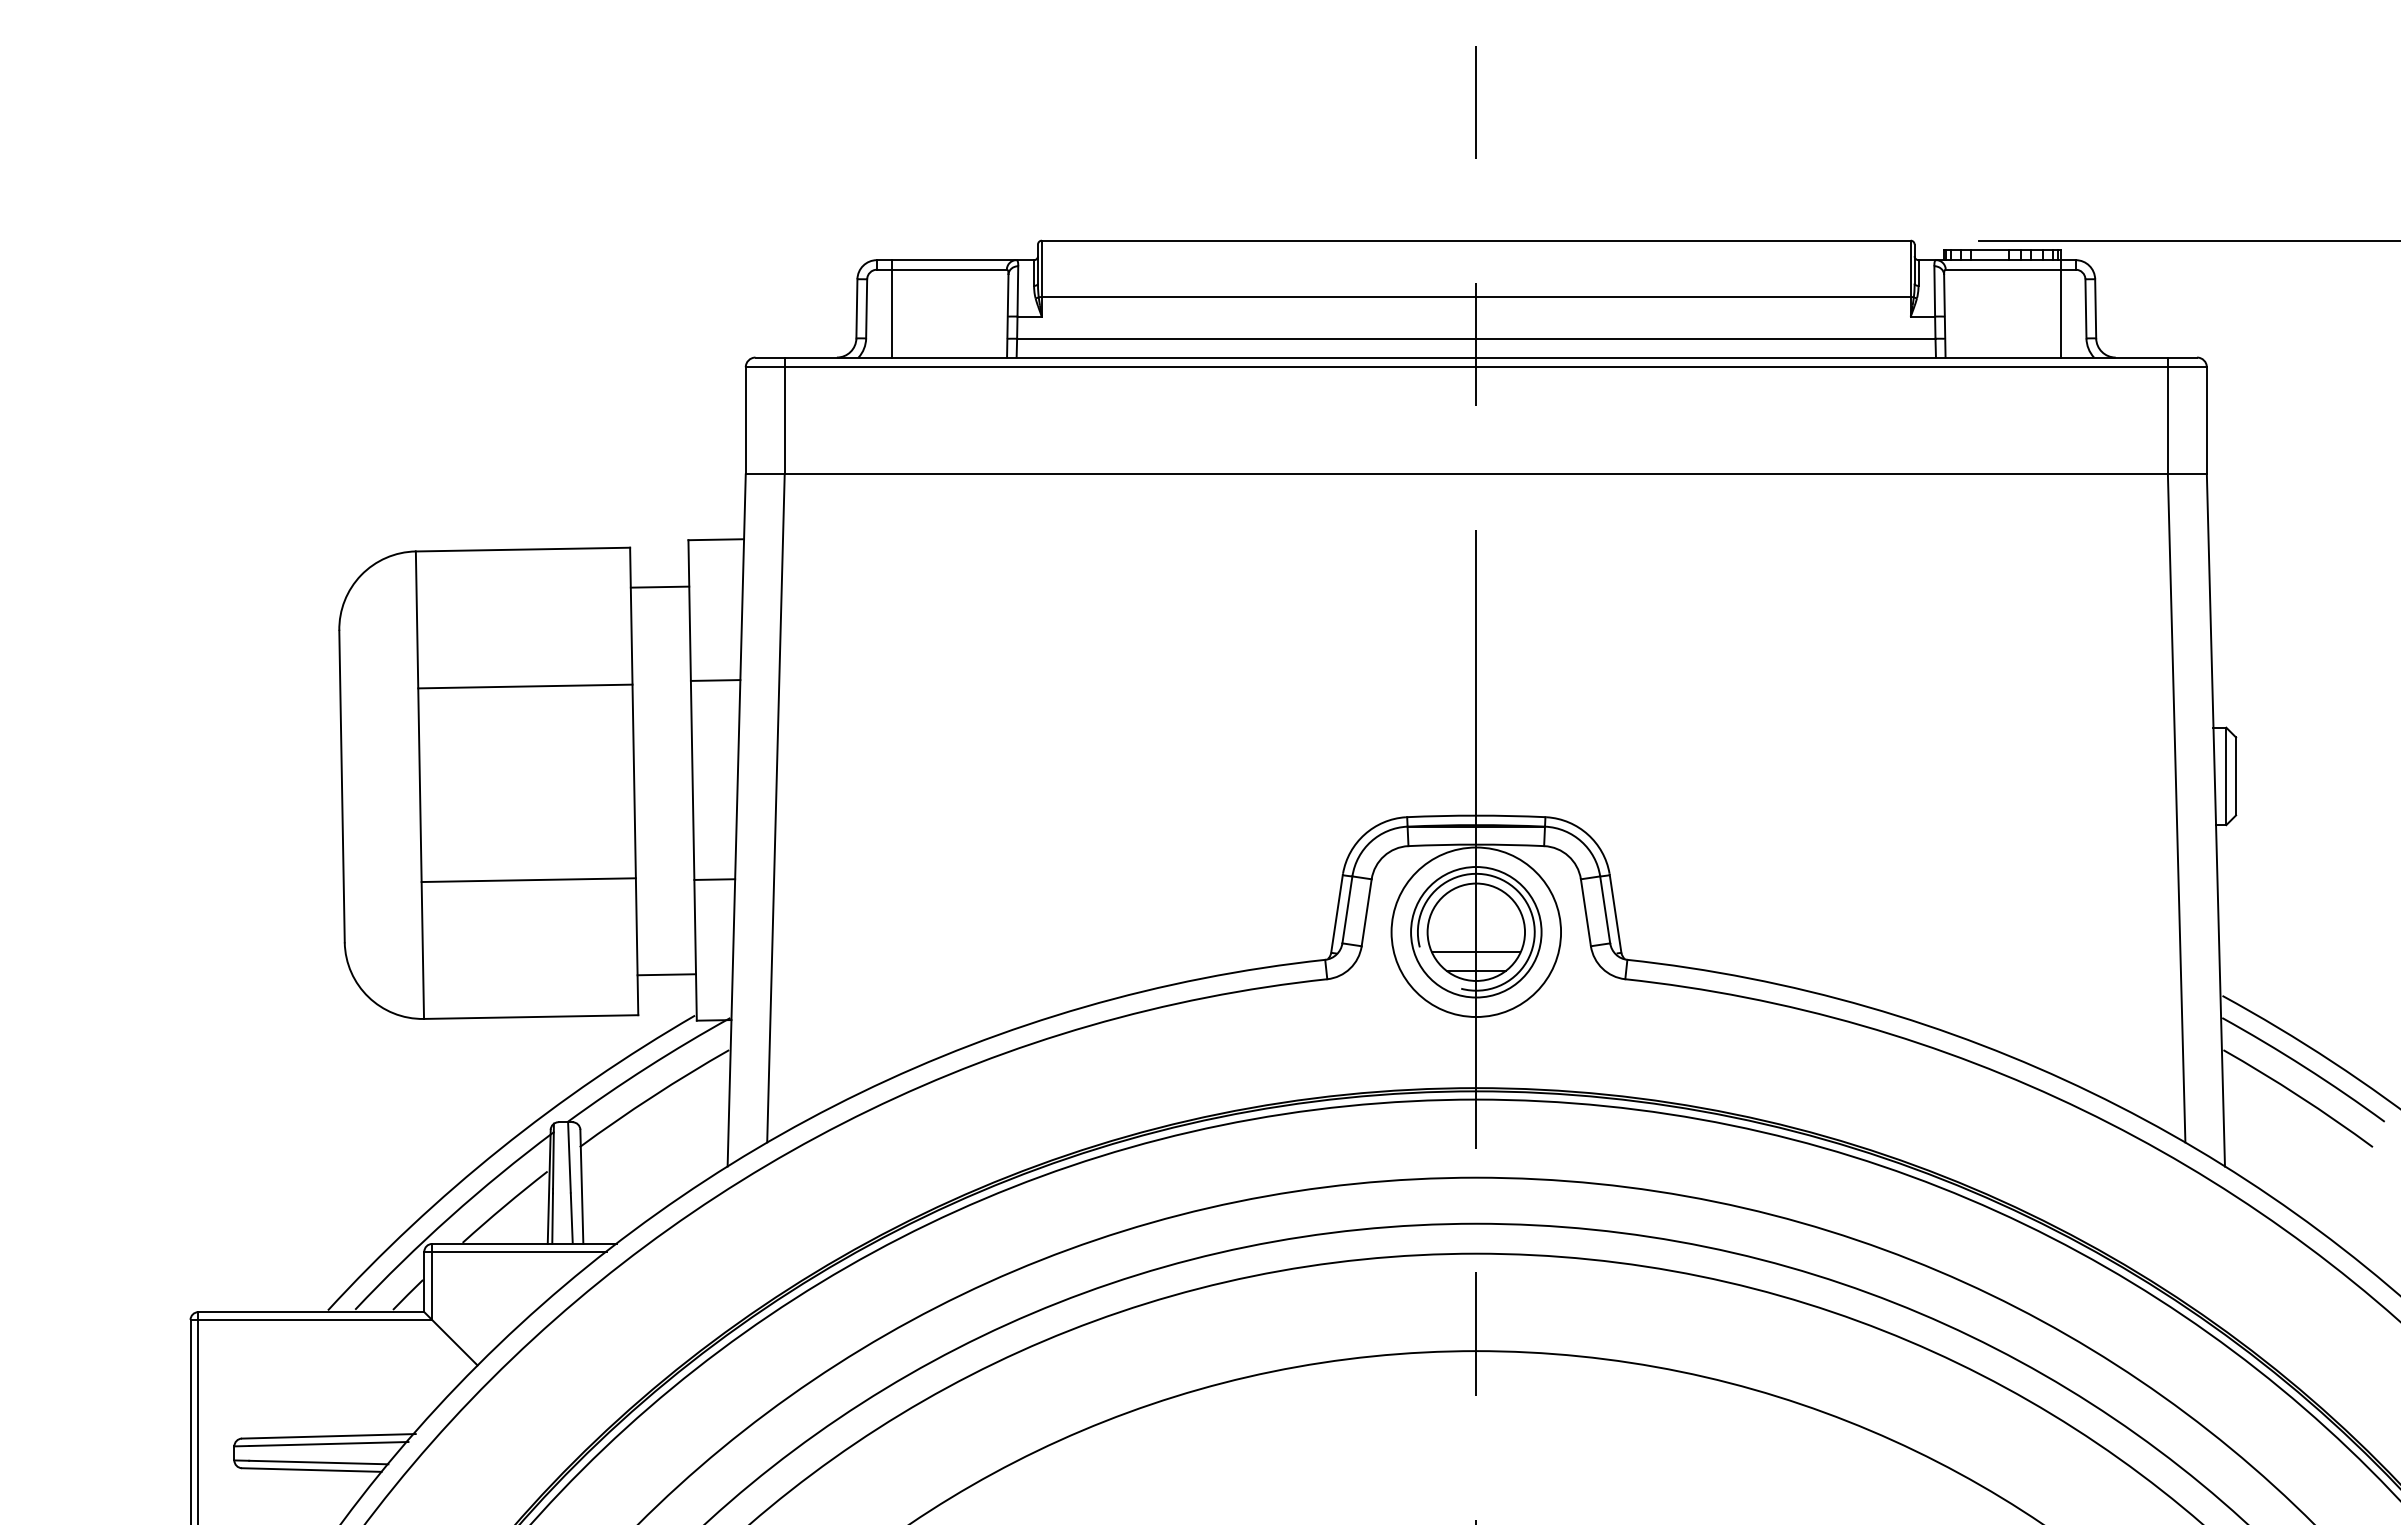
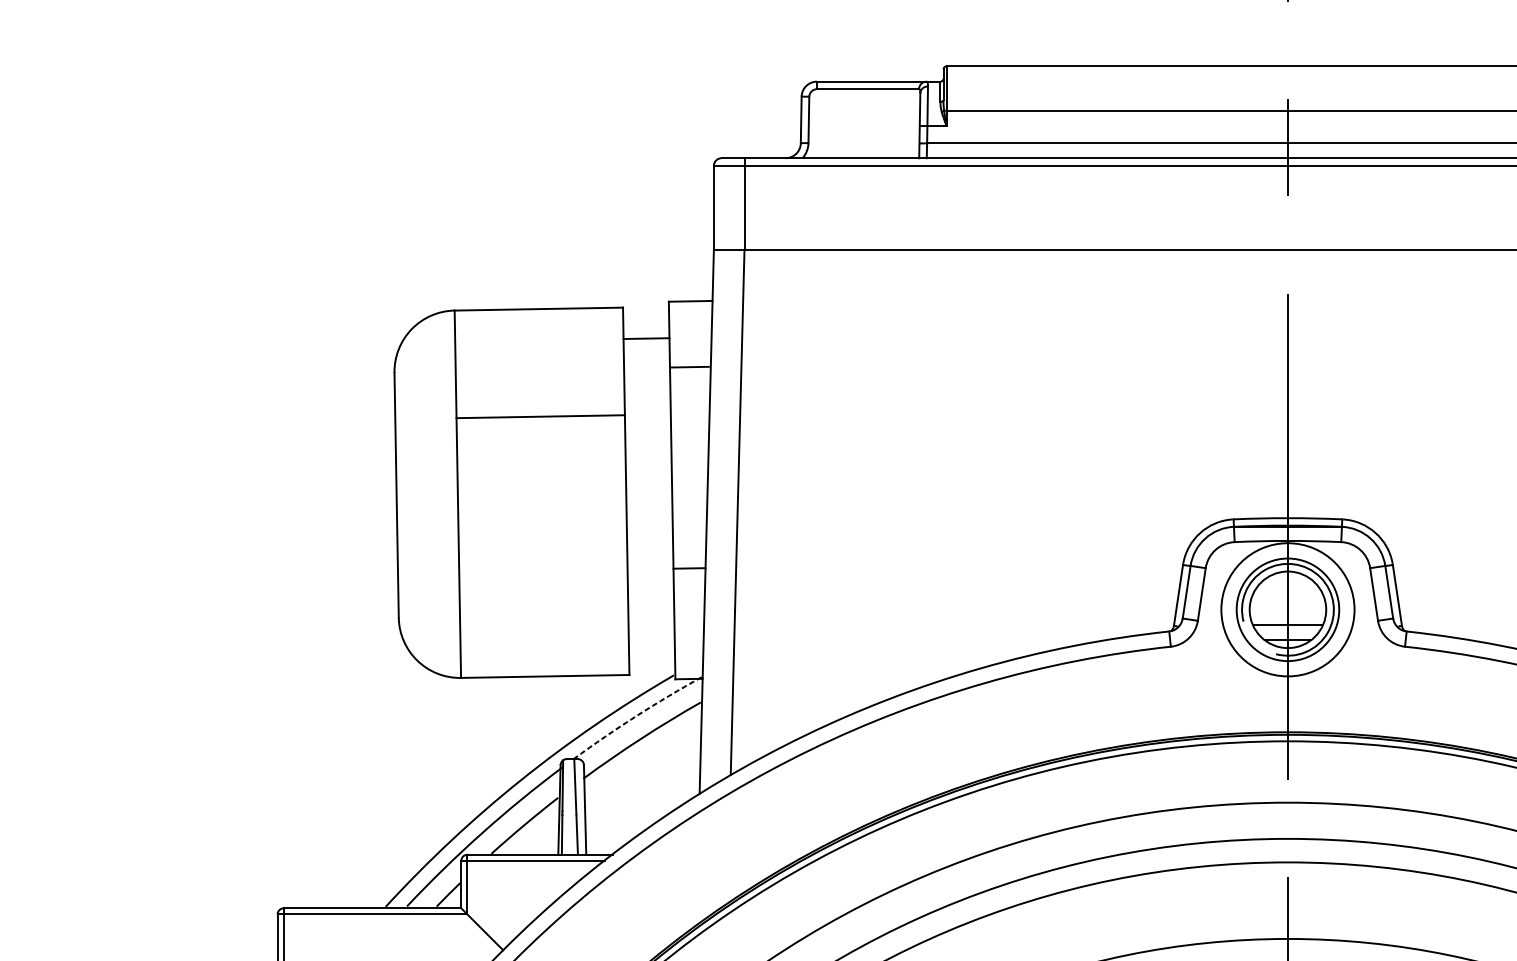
line: (891, 308) -> (828, 119), removed
line: (715, 680) -> (689, 367), moved
line: (528, 880) -> (543, 569), removed
line: (666, 974) -> (651, 643), removed
arc: (647, 1067) -> (636, 716), solid -> dashed

